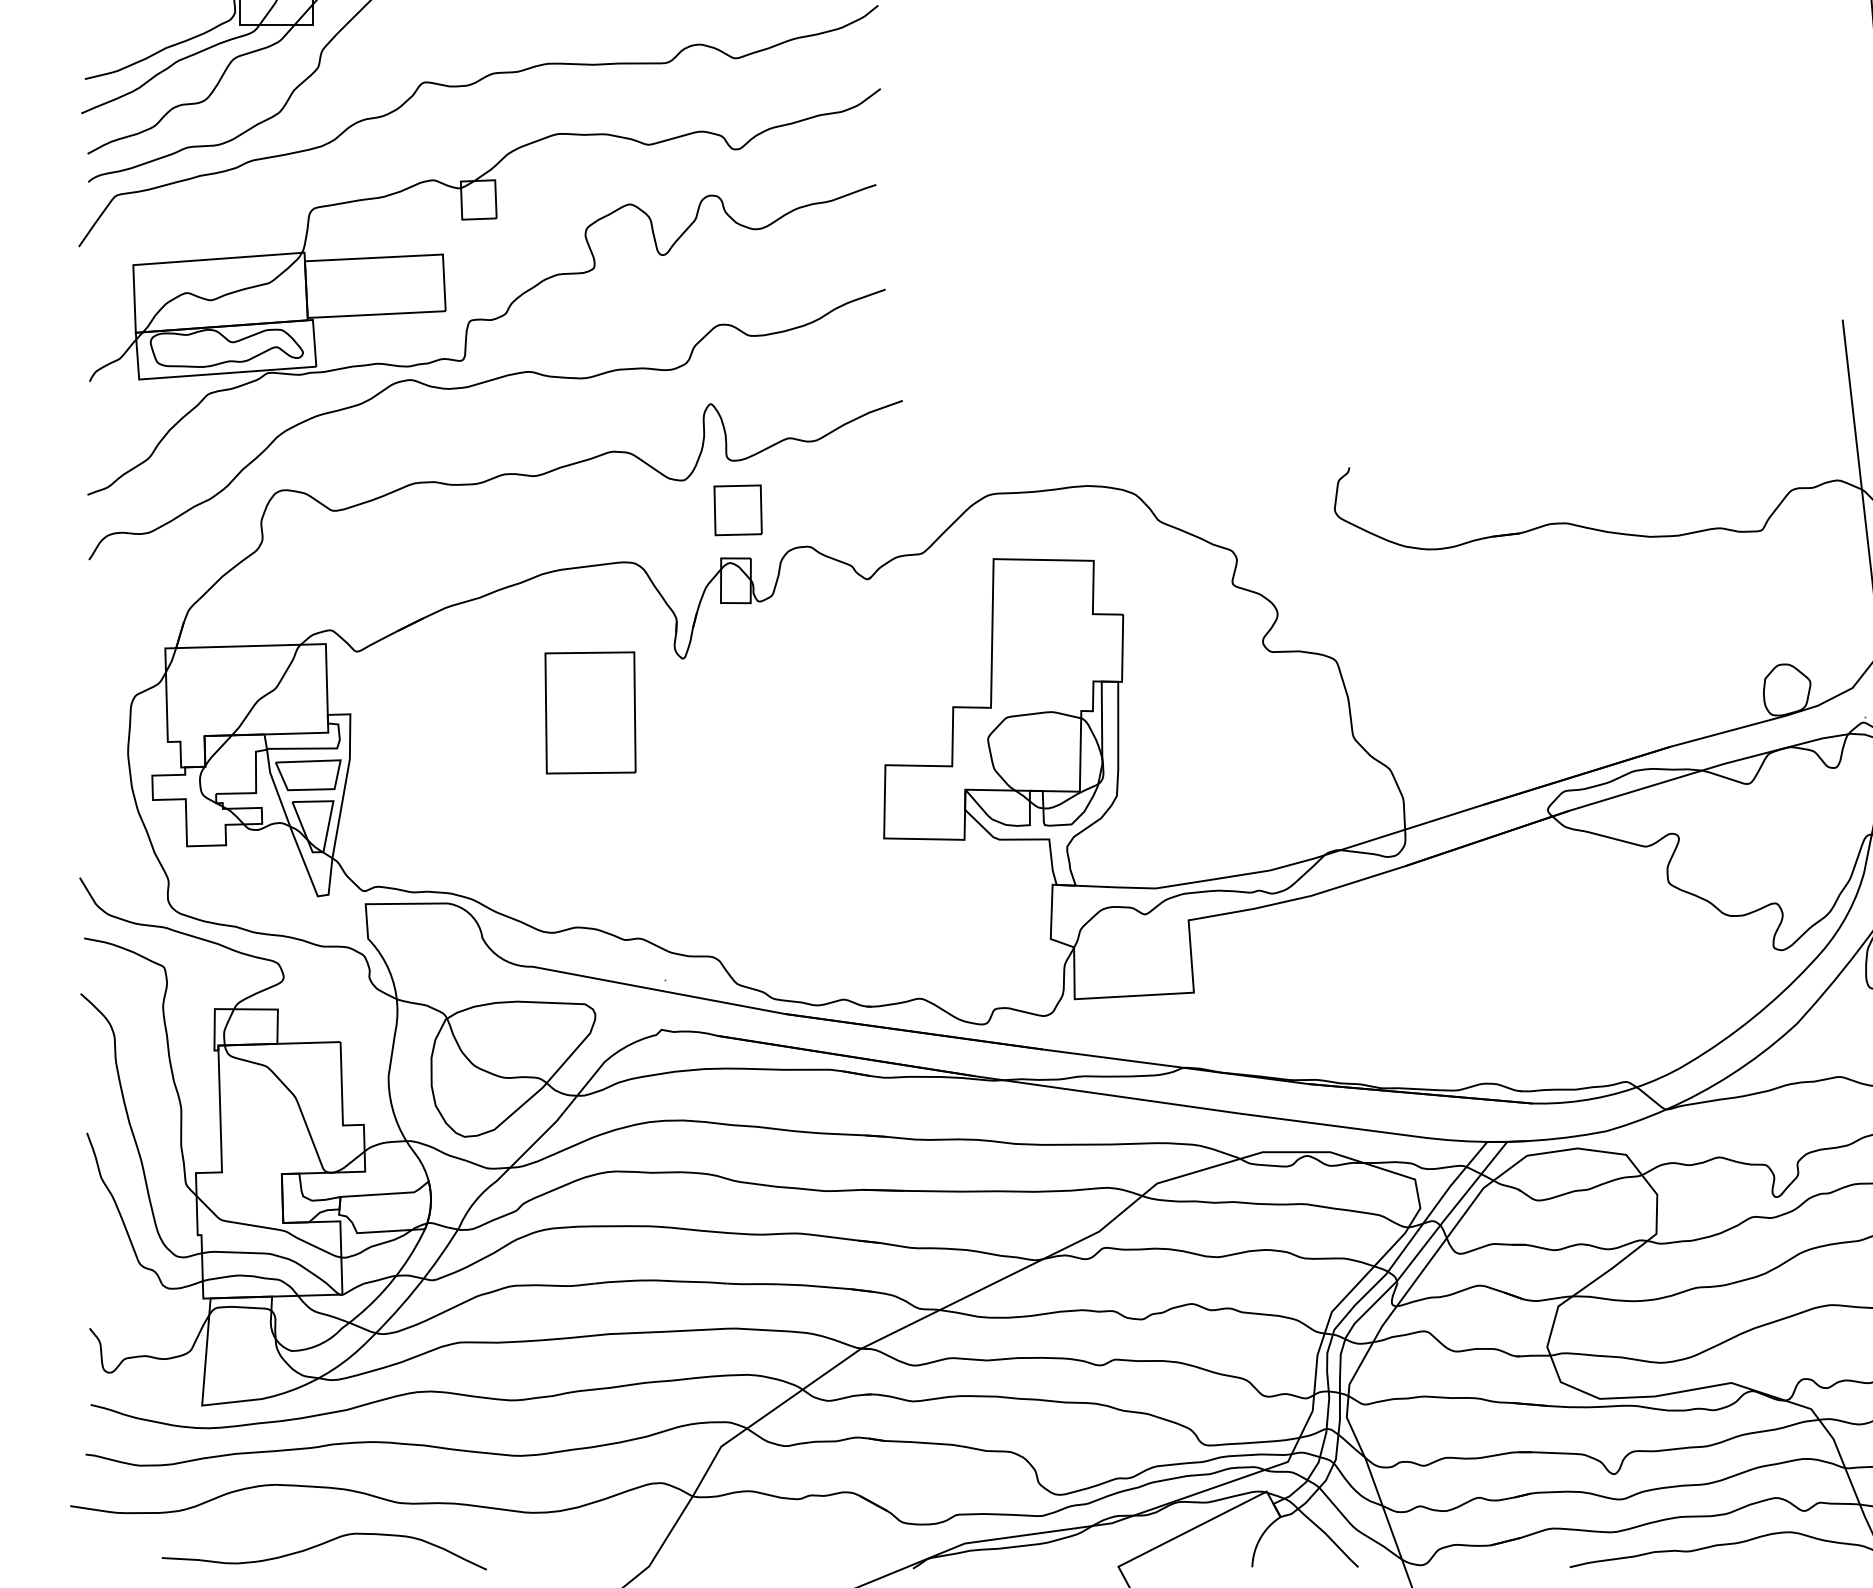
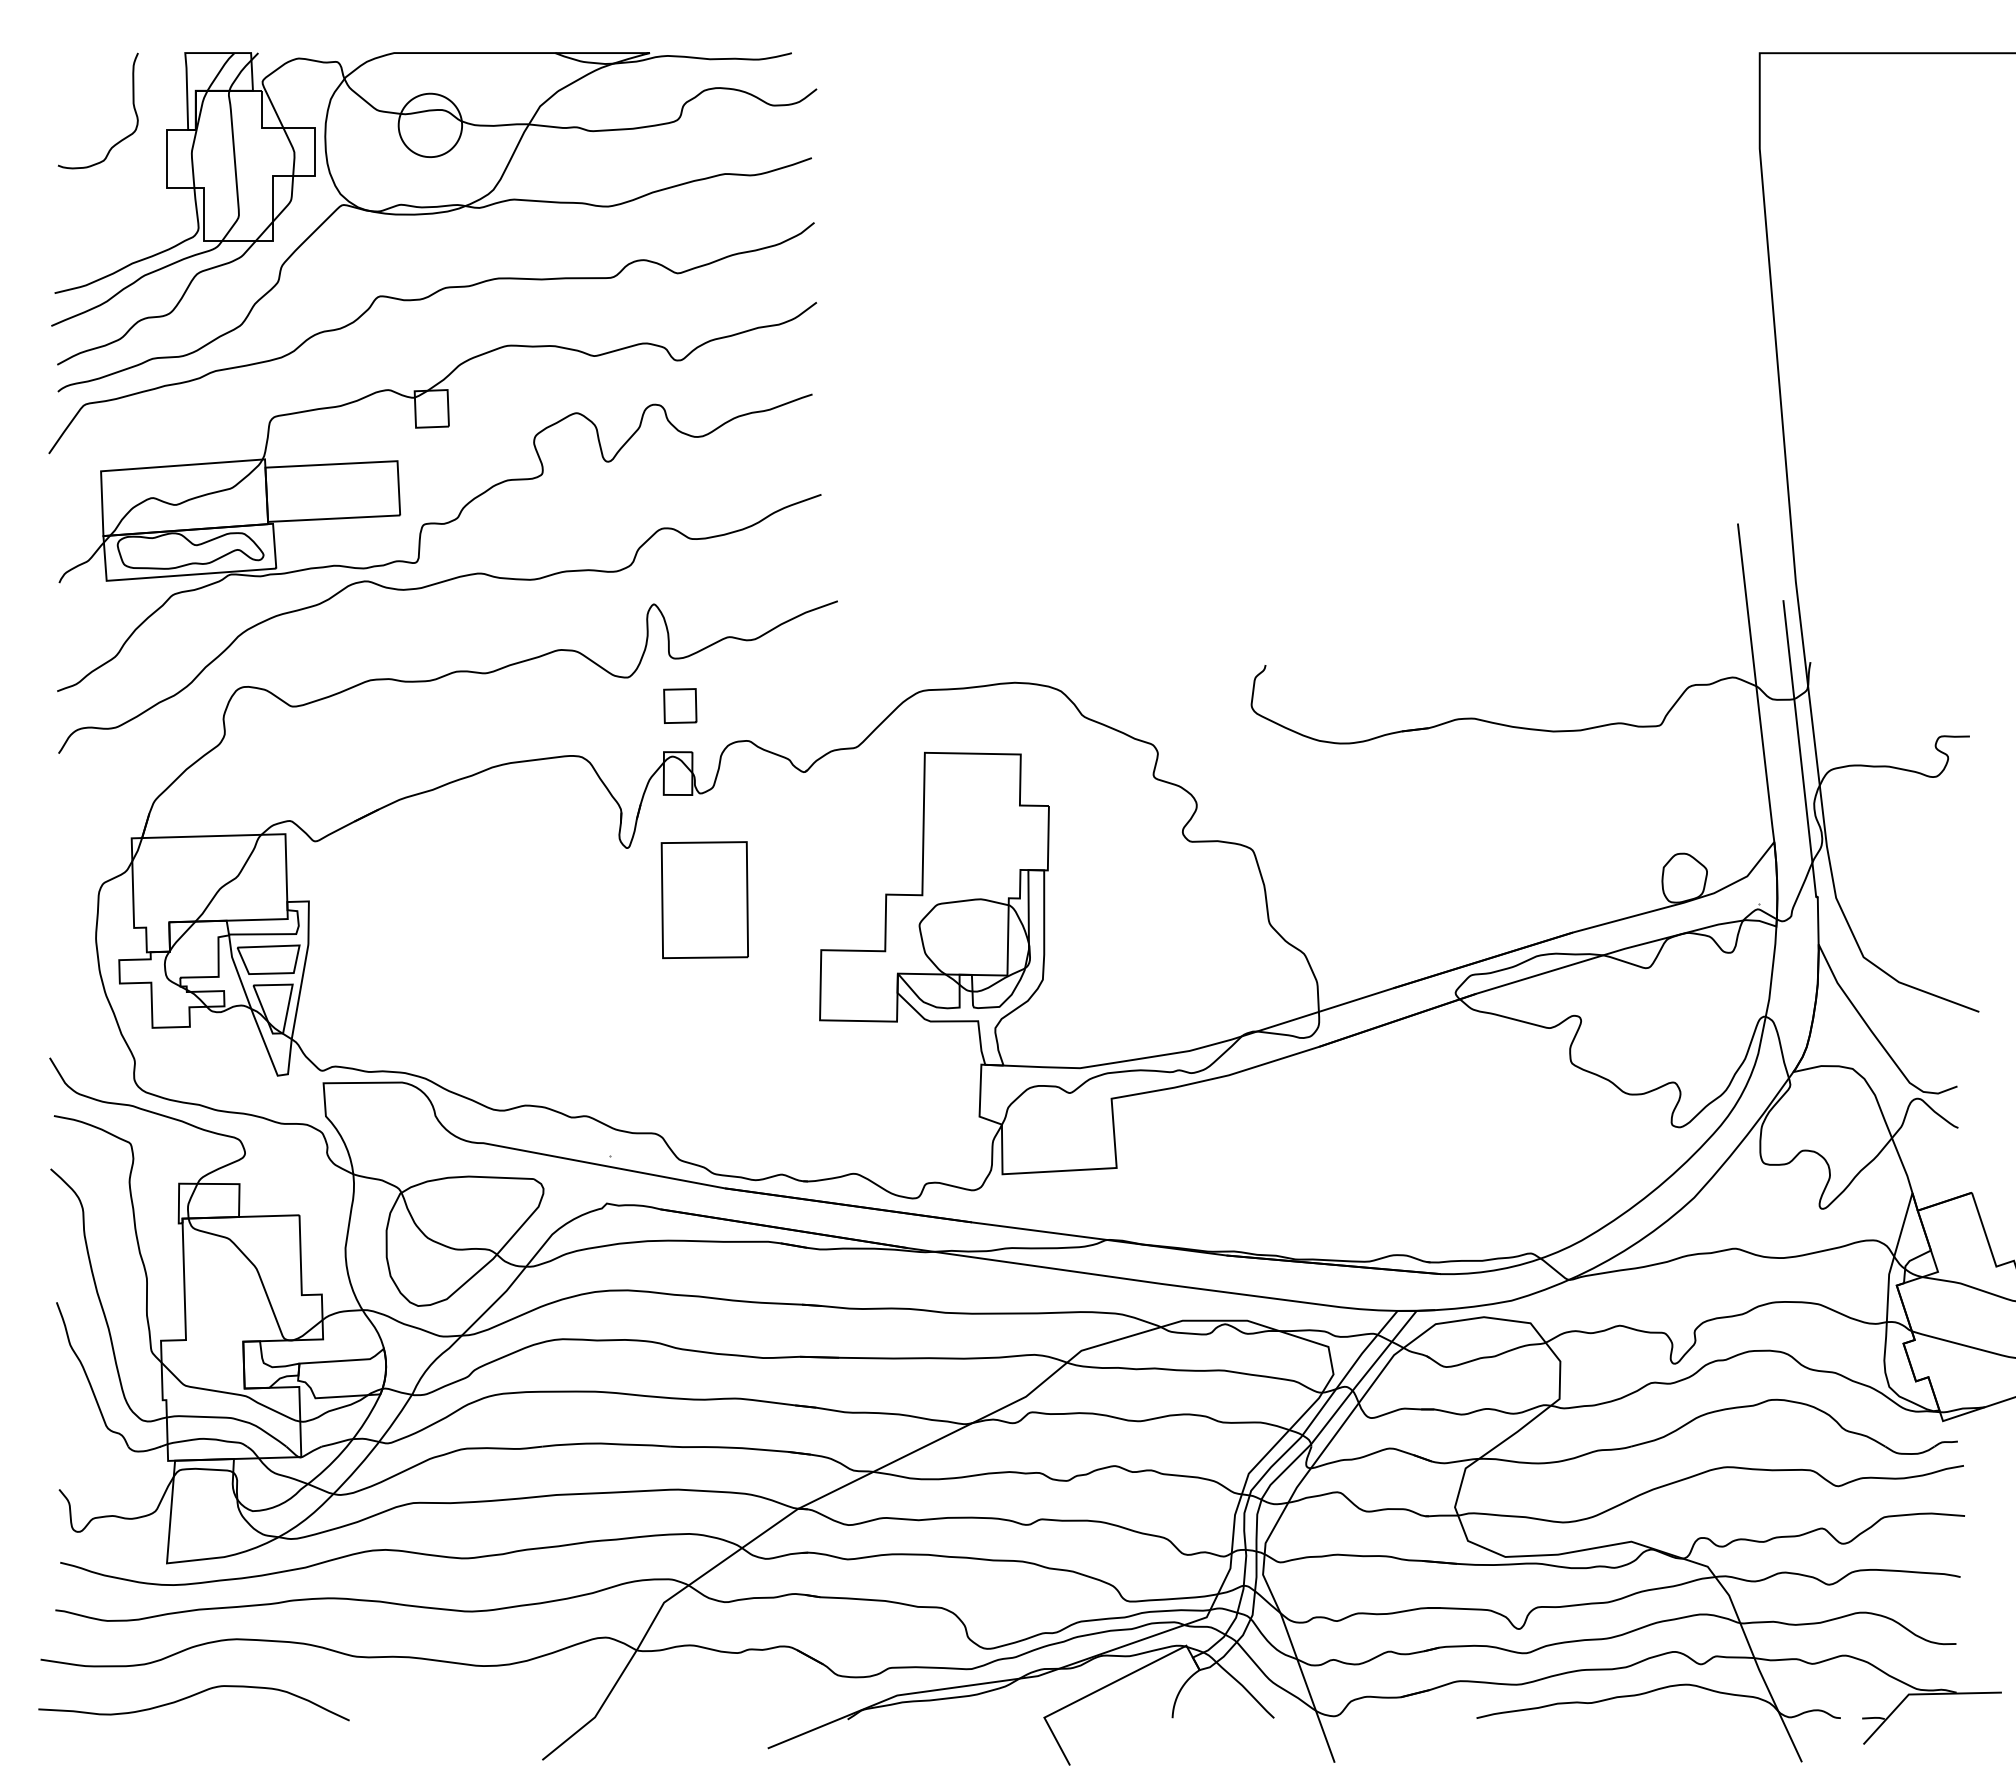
part: (738, 509) -> (680, 705), size x0.71
part: (590, 713) -> (704, 900), moved
curve: (320, 1545) -> (190, 1697), moved

